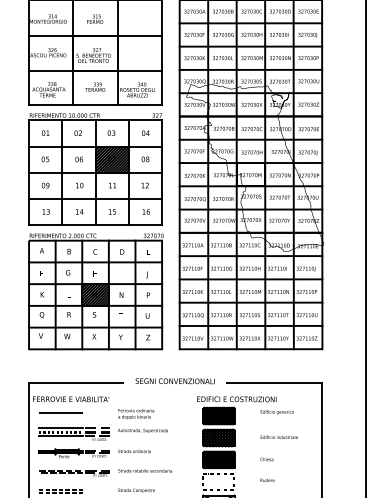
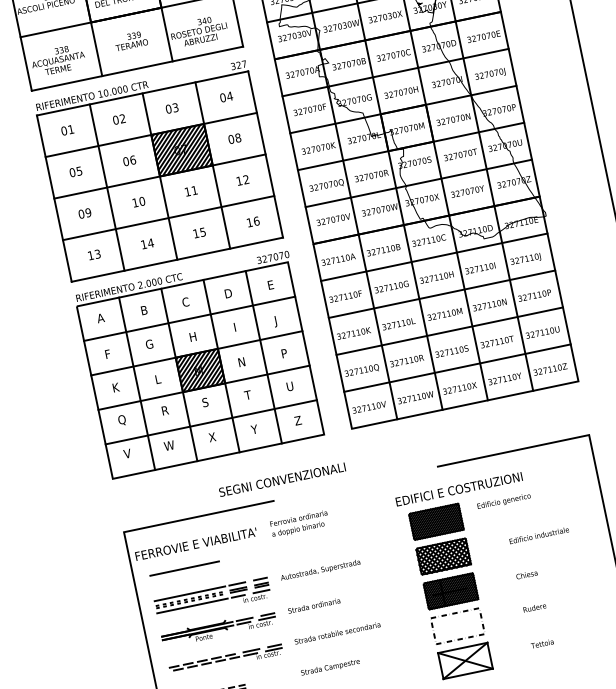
text: (174, 381) -> (281, 480), moved
text: (276, 412) -> (502, 502), moved
text: (136, 414) -> (300, 524), moved

